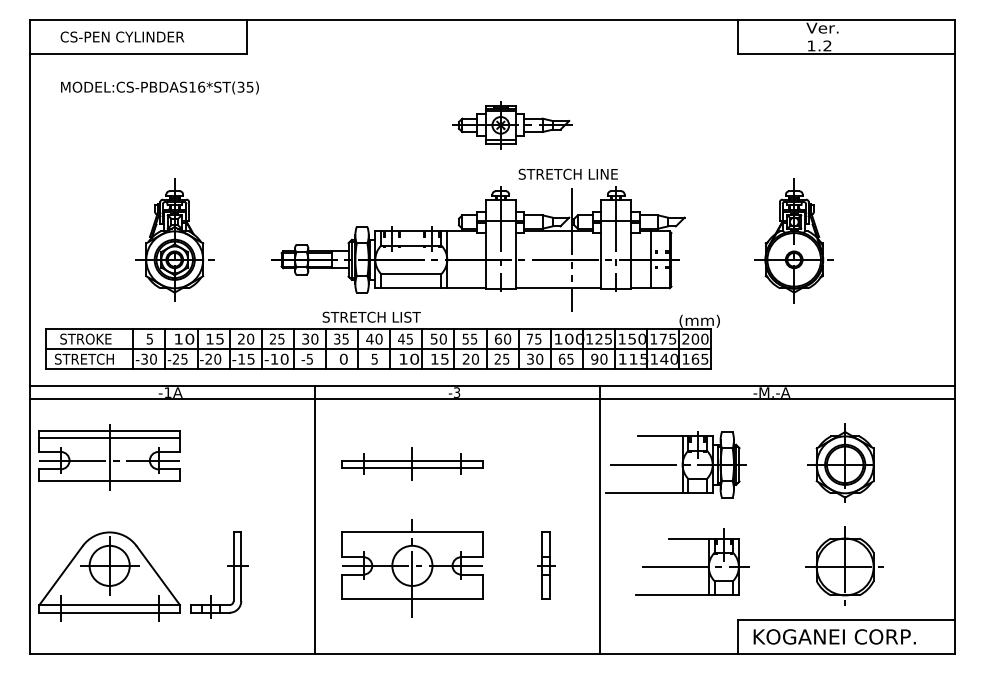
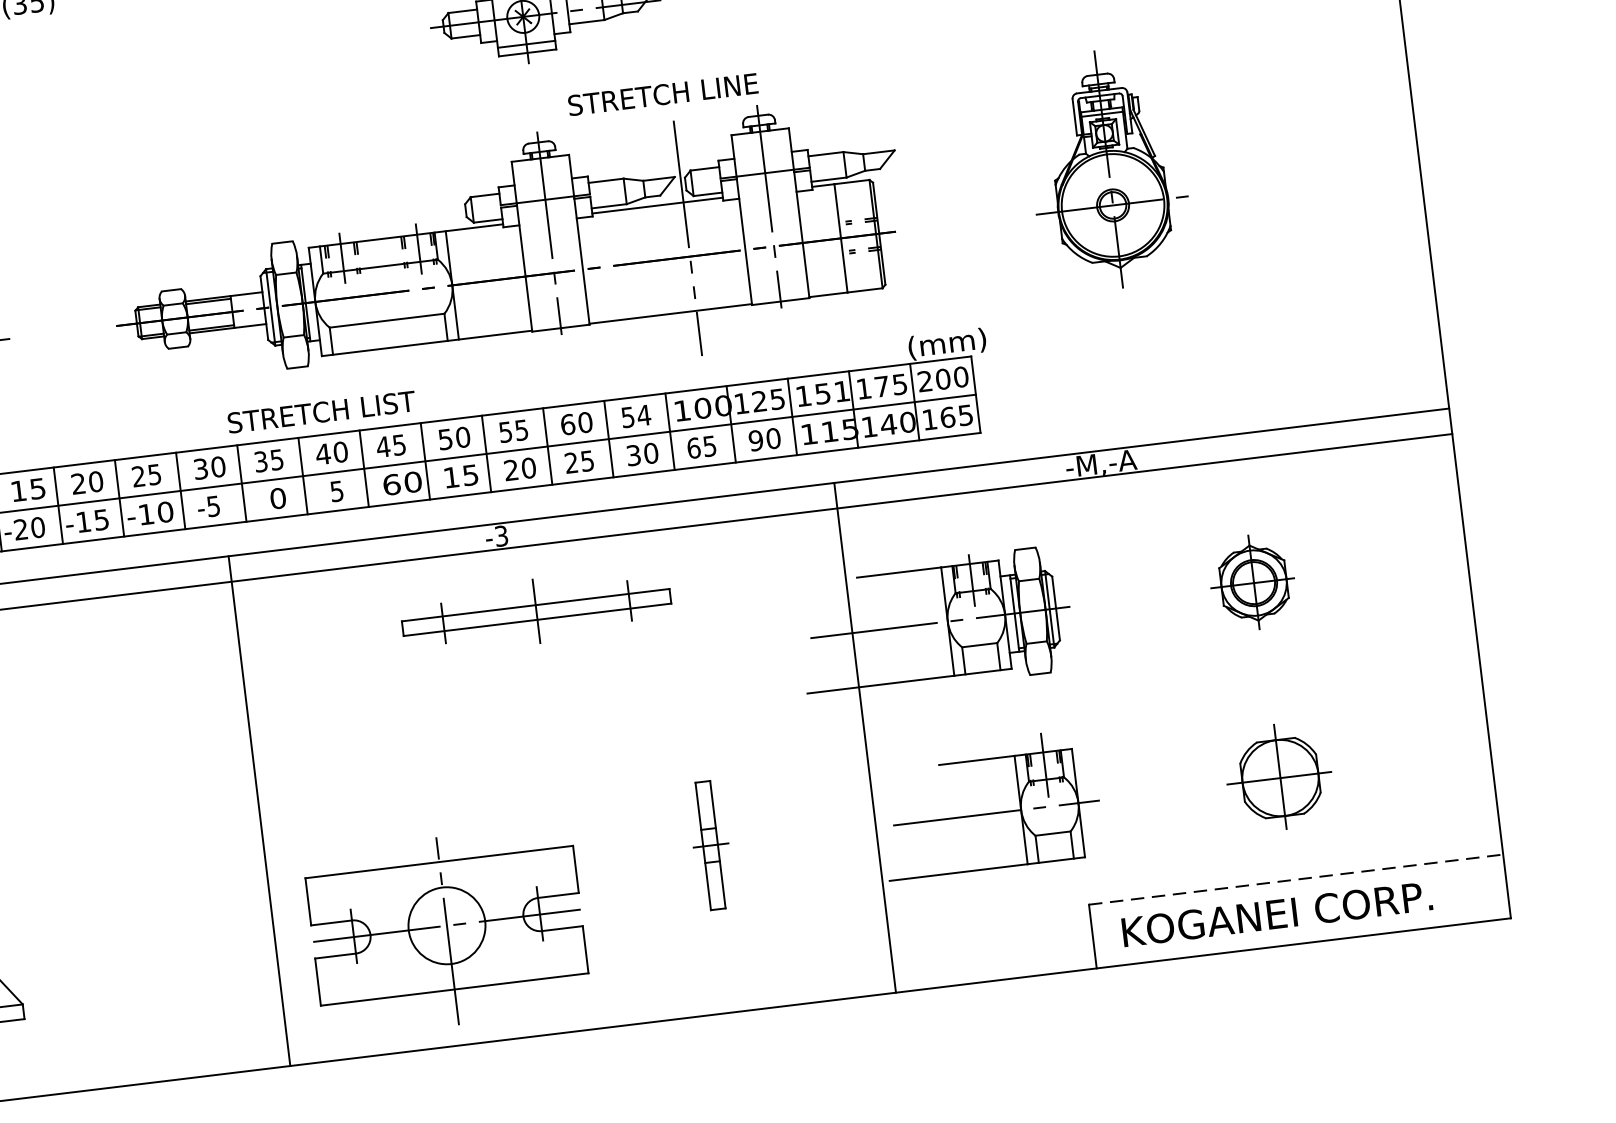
text: (533, 338) -> (634, 415), 75 -> 54
text: (641, 338) -> (840, 390), 150 -> 151
text: (403, 358) -> (391, 483), 10 -> 60
part: (840, 462) -> (1247, 580), size x0.6
part: (412, 463) -> (536, 610), moved
line: (599, 519) -> (864, 737), moved
part: (844, 565) -> (1279, 775), size x0.7
part: (227, 566) -> (104, 920), removed
part: (412, 568) -> (447, 930), moved
line: (846, 620) -> (1295, 880), solid -> dashed

